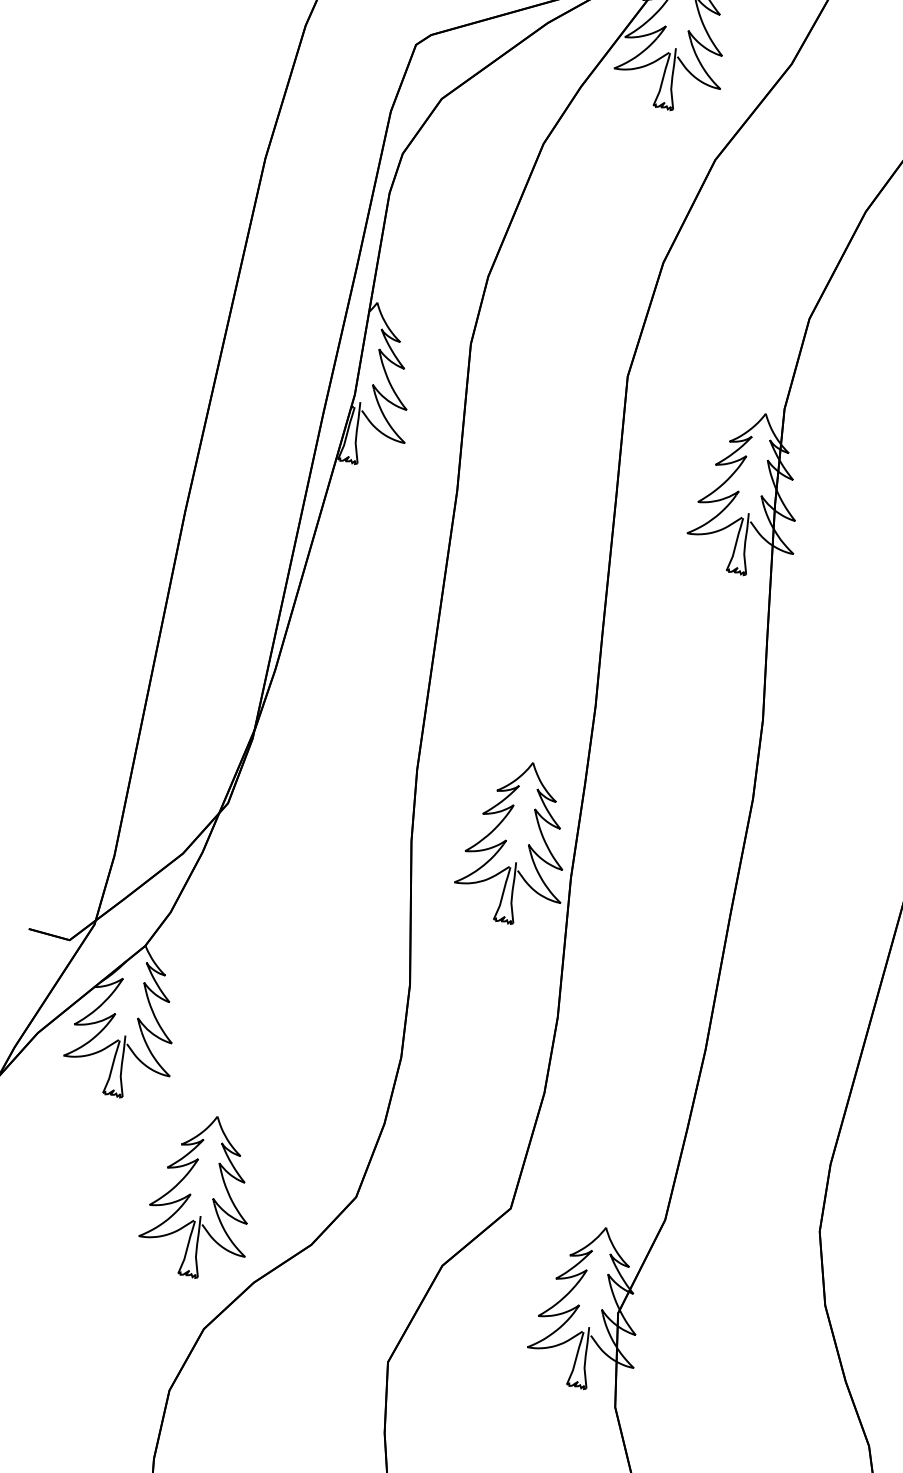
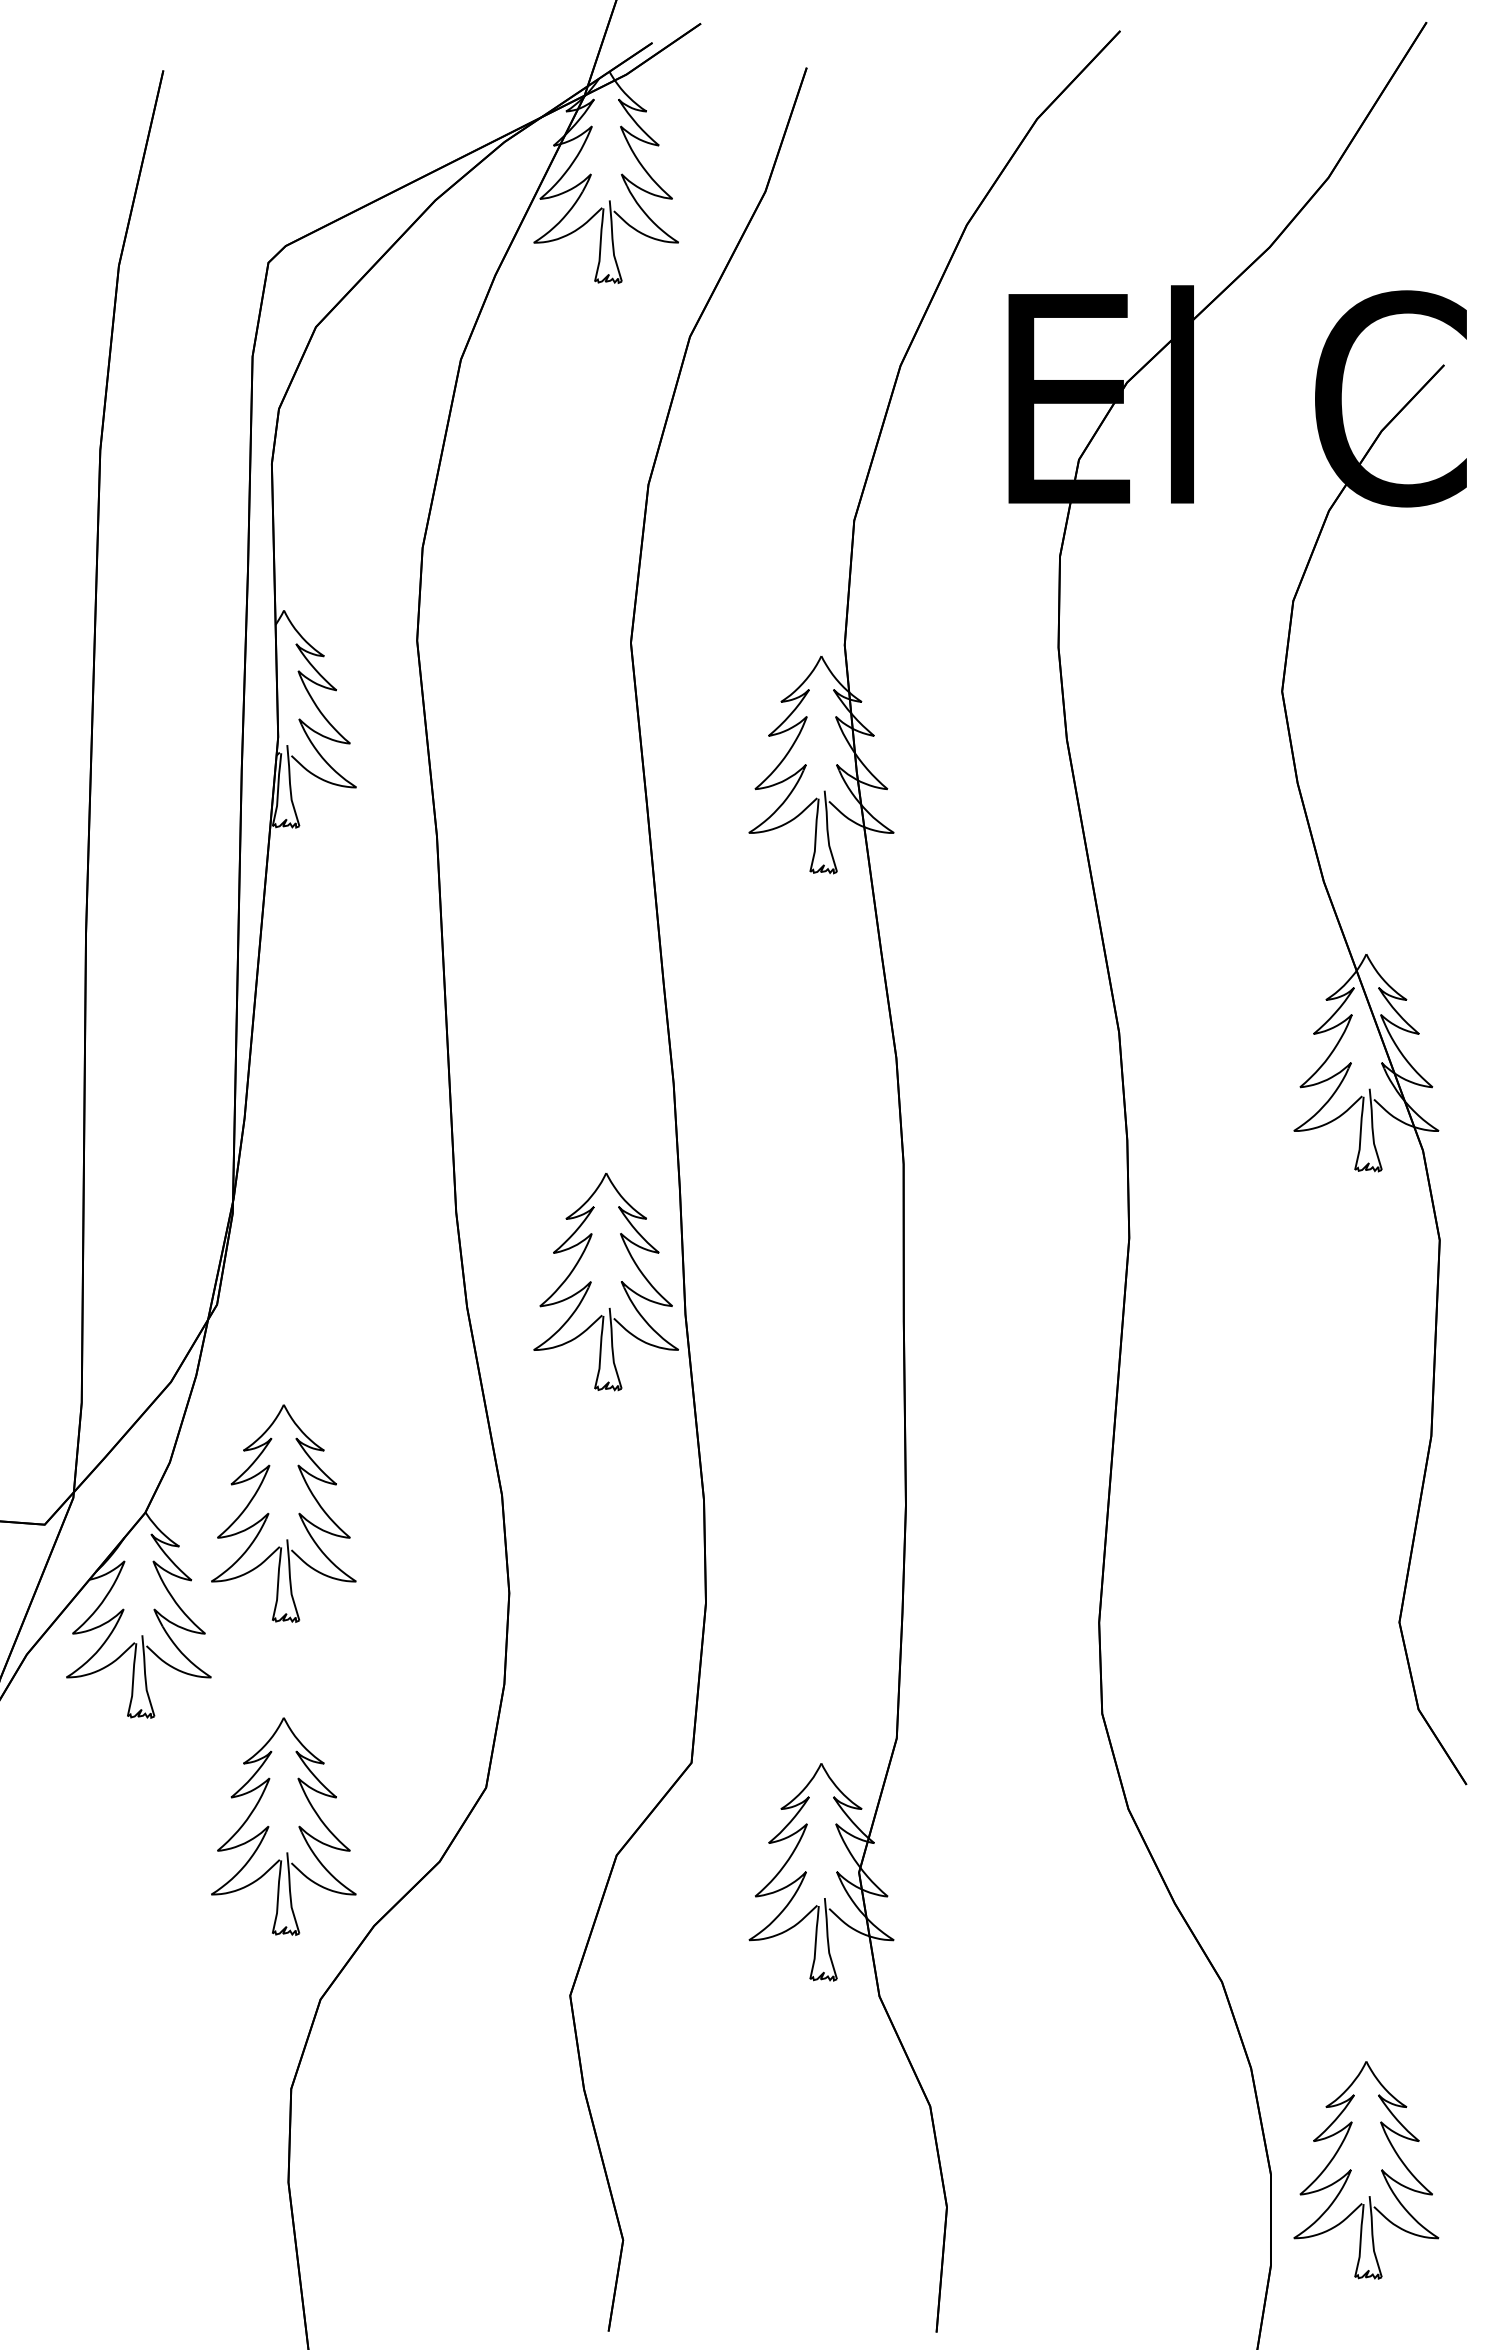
part: (236, 964) -> (269, 1513), added

